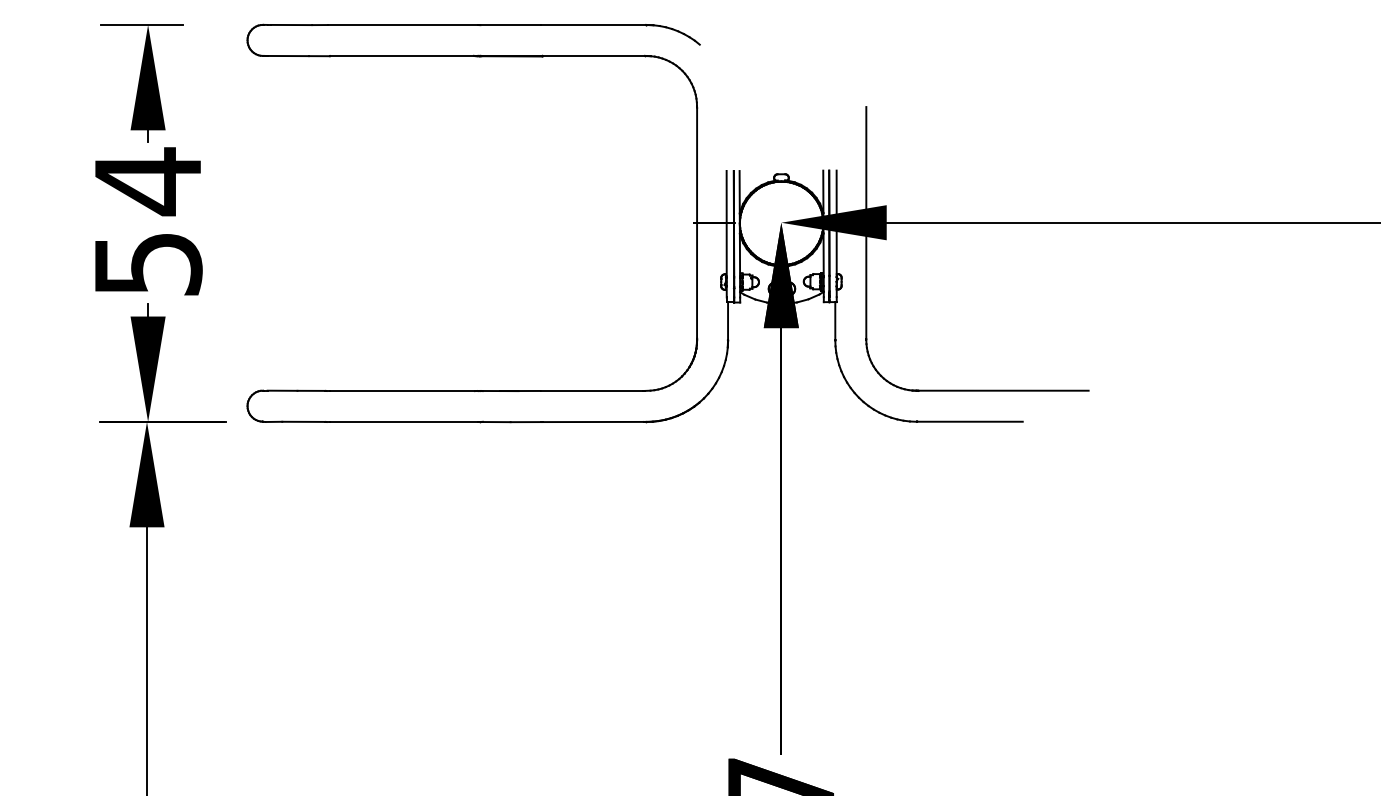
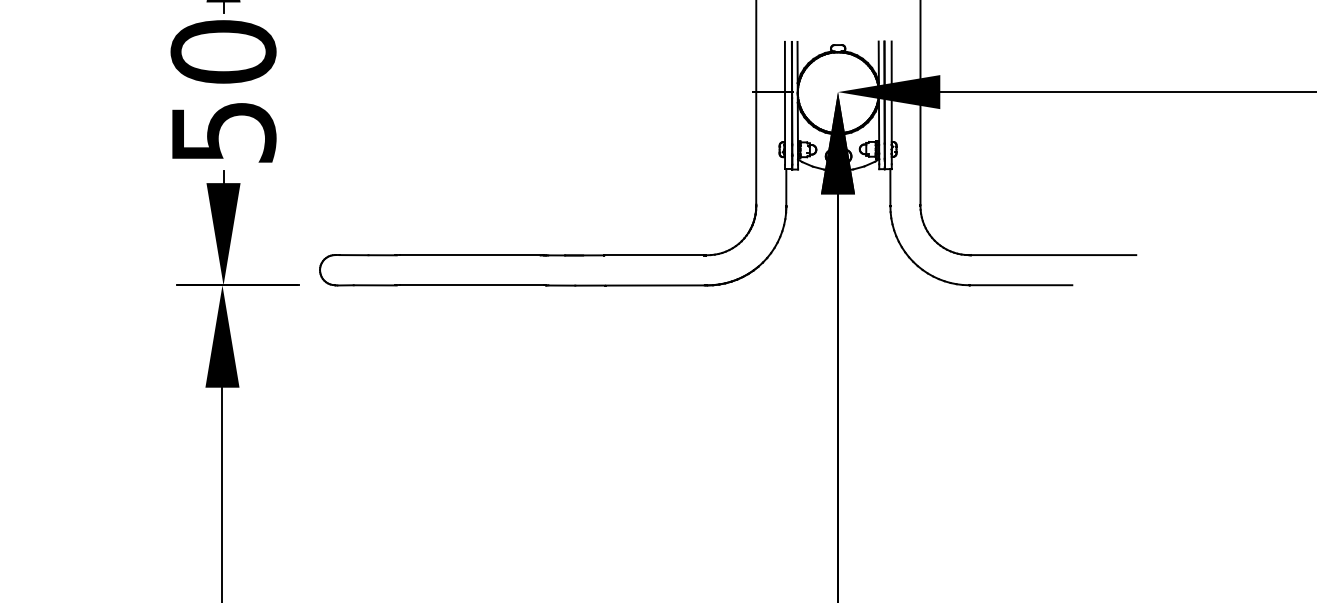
text: (147, 181) -> (222, 52), 54 -> 50

